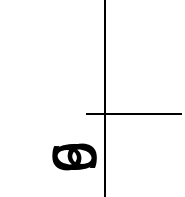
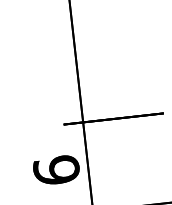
text: (74, 156) -> (56, 169), 9 -> 6

